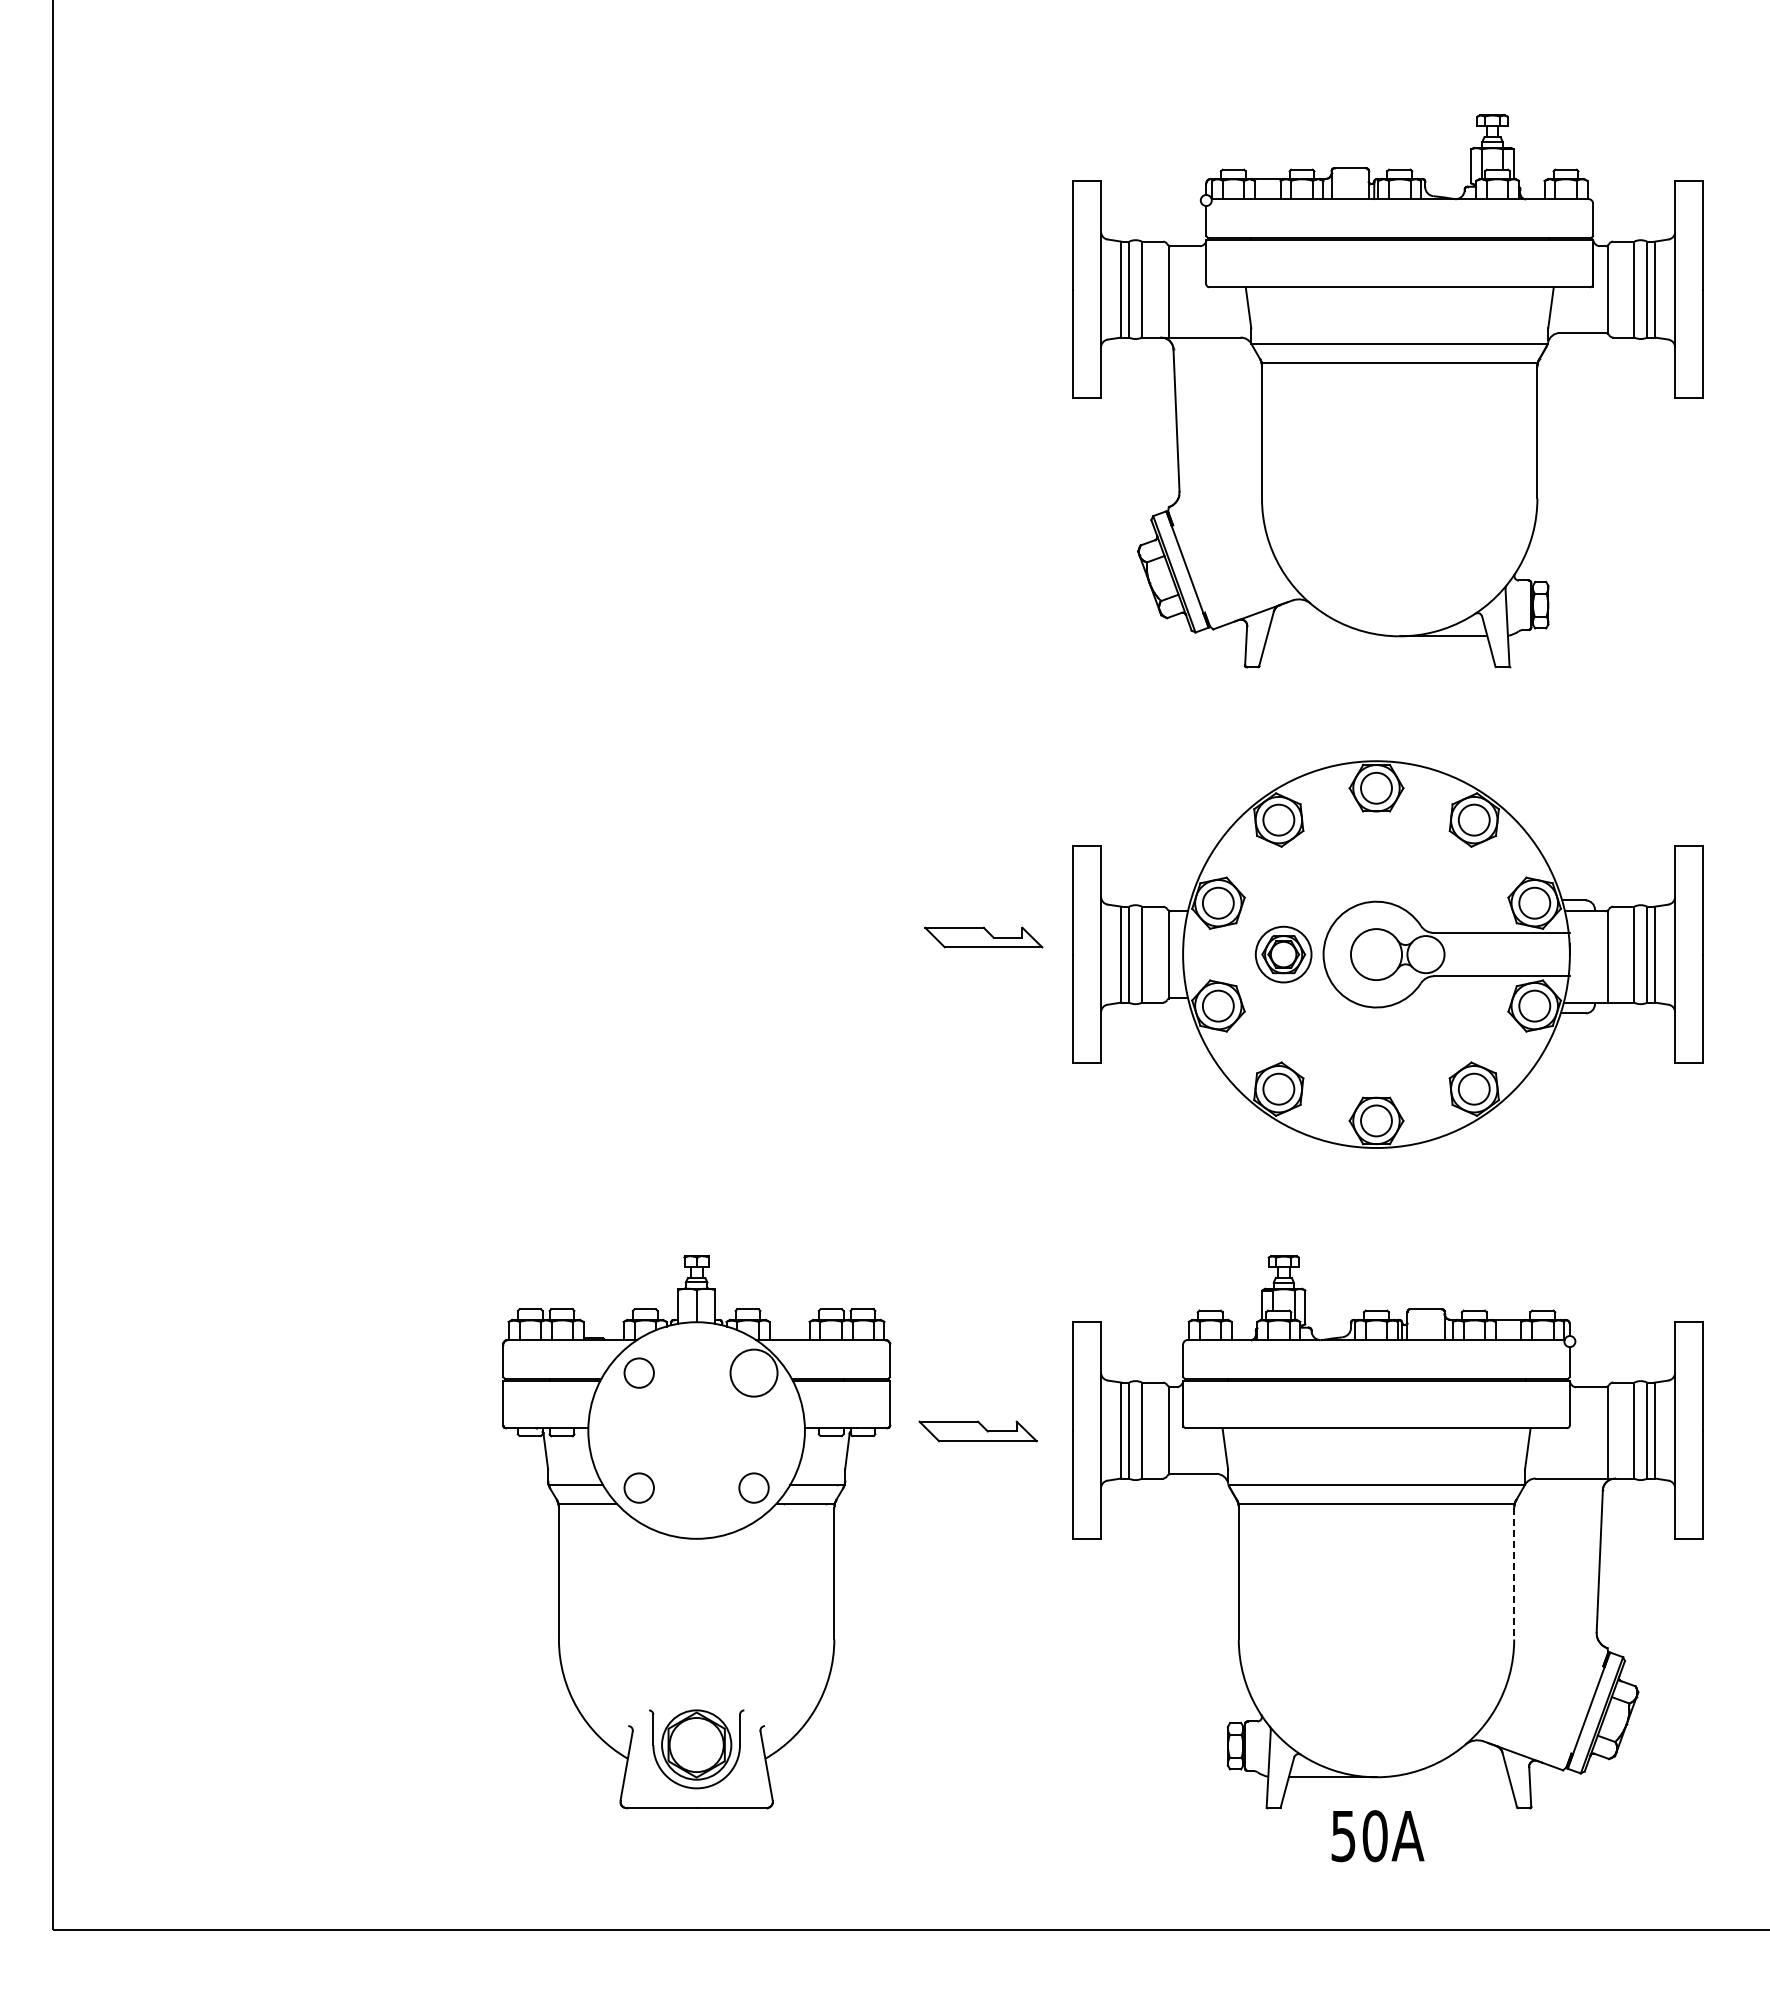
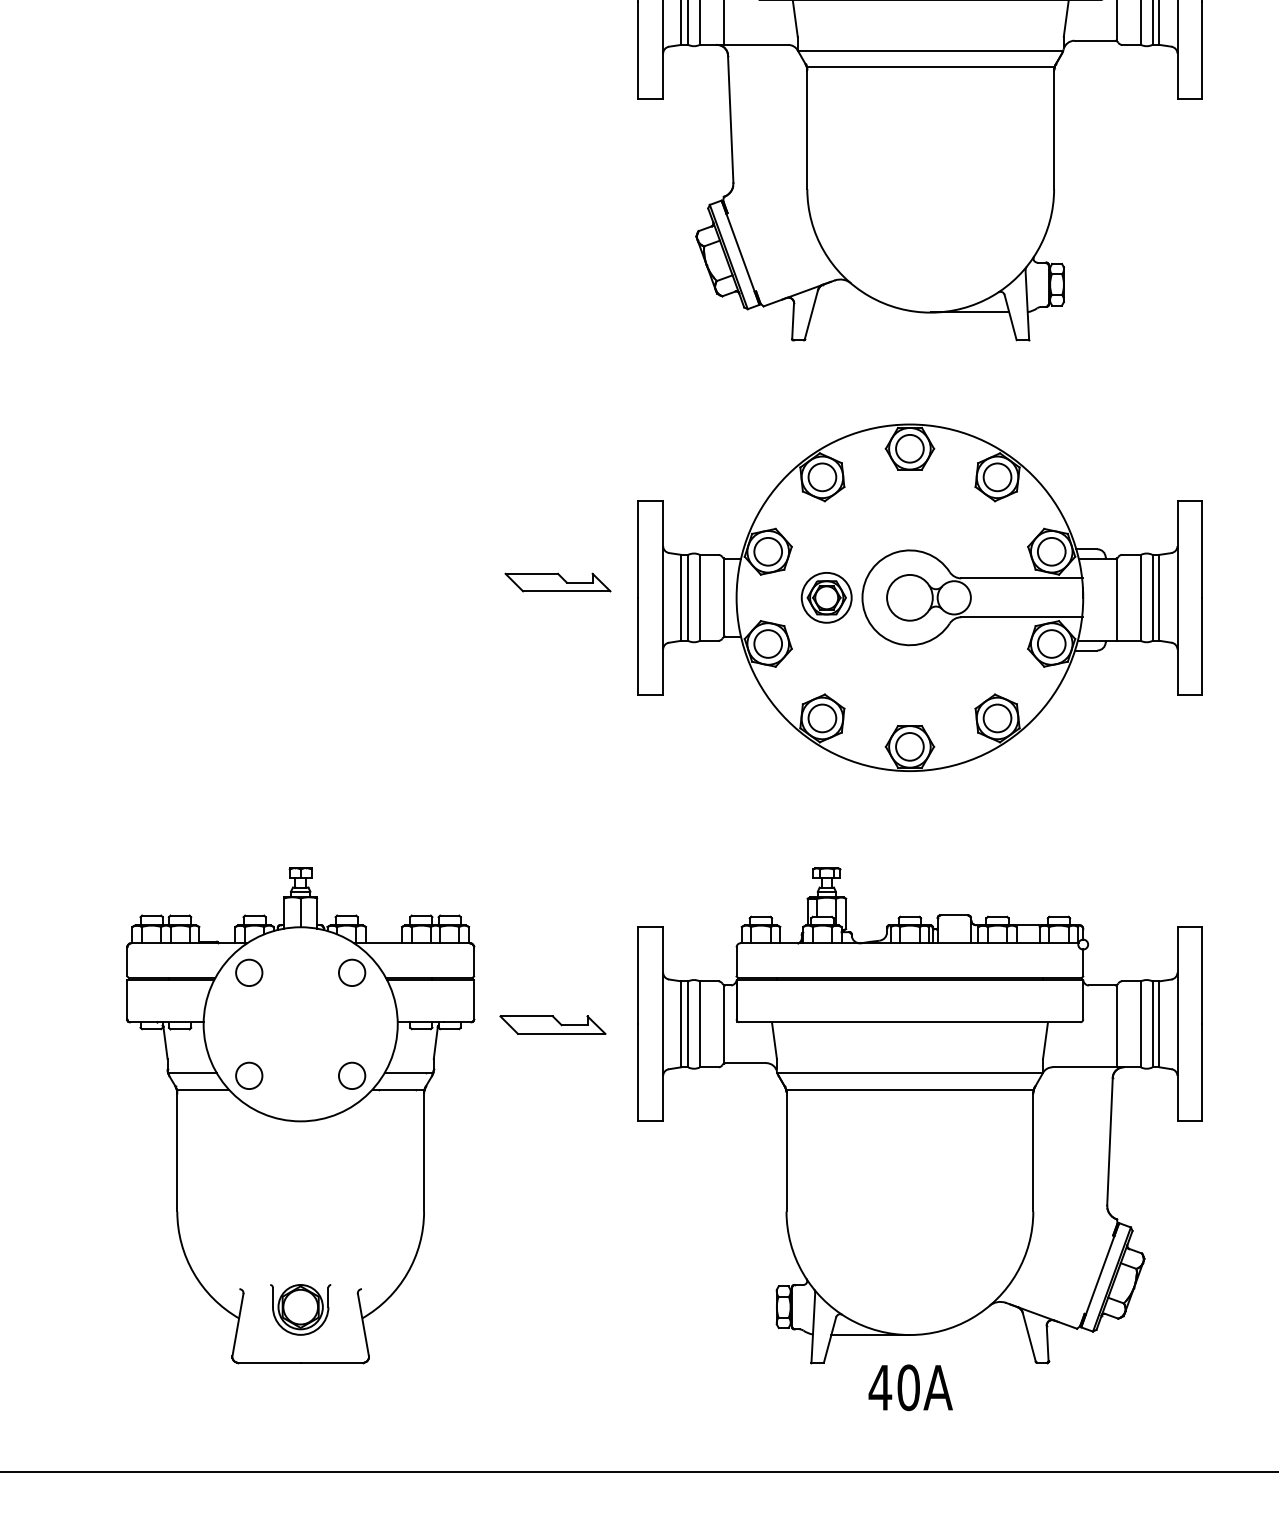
circle: (753, 1372) -> (351, 972), size x0.62
line: (1514, 1573) -> (1033, 1152), dashed -> solid
part: (696, 1748) -> (300, 1309), size x0.71
text: (1343, 1836) -> (880, 1388), 50A -> 40A

